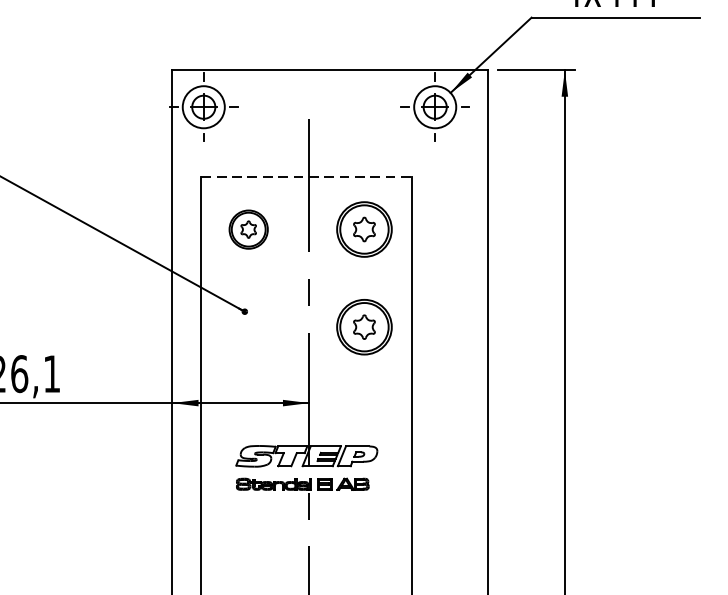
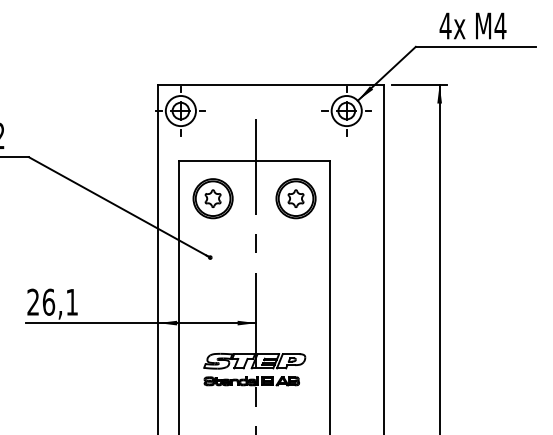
line: (307, 177) -> (255, 161), dashed -> solid
part: (247, 229) -> (212, 198), size x1.43
part: (363, 326) -> (295, 268), removed

